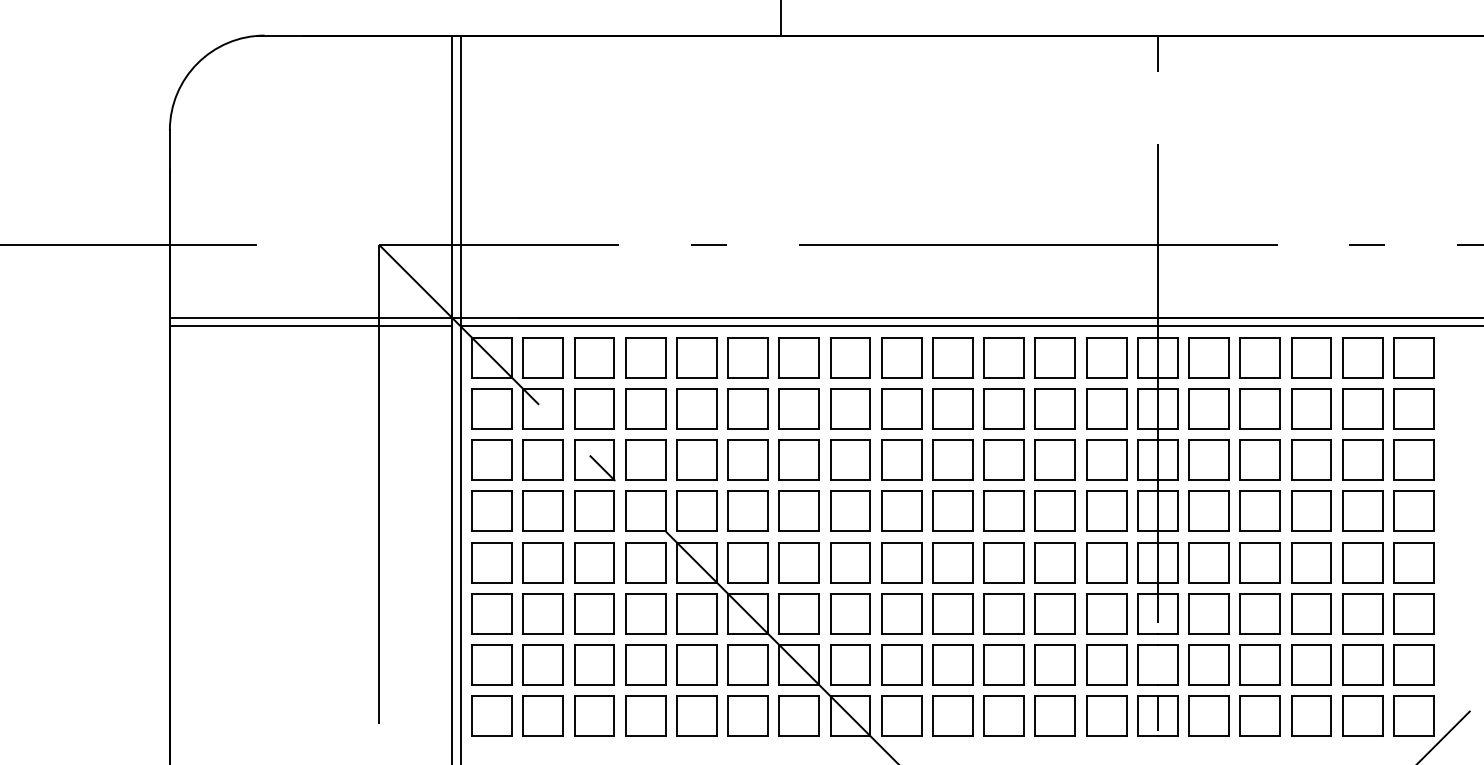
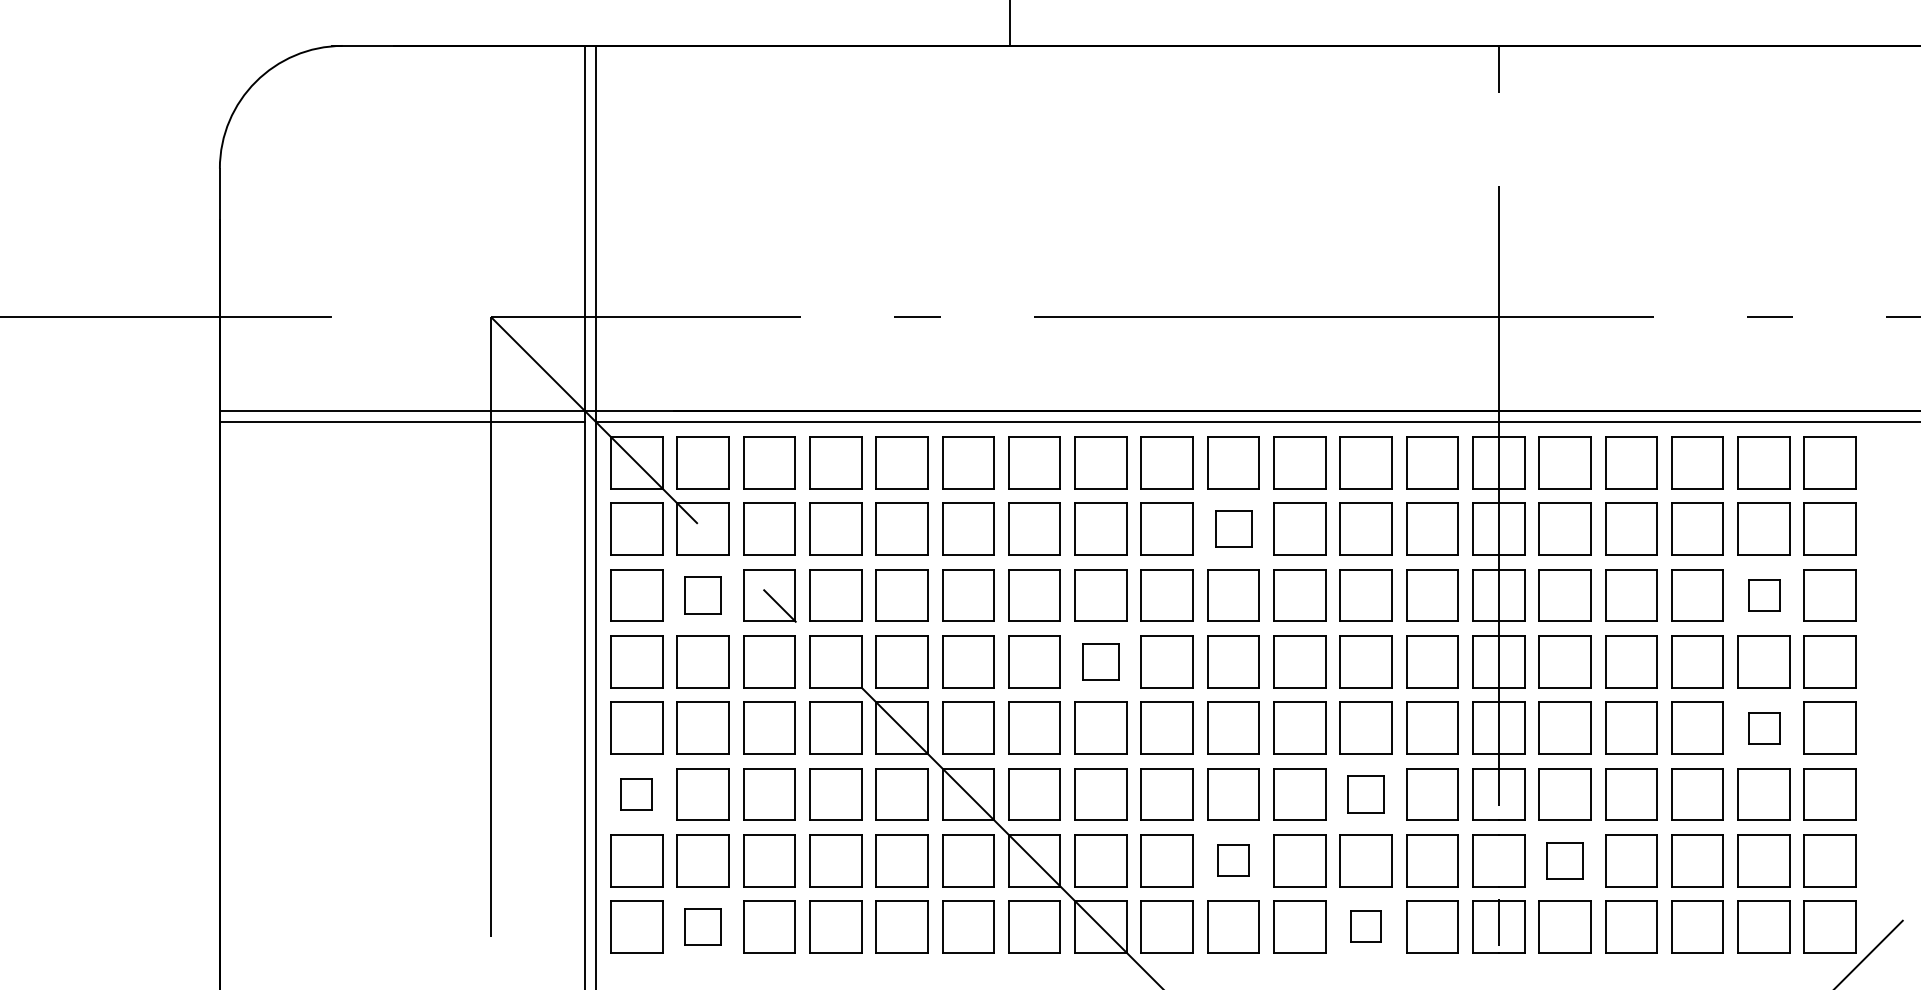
part: (952, 408) -> (1232, 528), size x0.7
part: (542, 459) -> (702, 594), size x0.7
part: (1362, 459) -> (1763, 594), size x0.6
part: (850, 510) -> (1100, 660), size x0.7
part: (1362, 562) -> (1763, 728), size x0.6
part: (491, 613) -> (636, 794), size x0.6
part: (1054, 613) -> (1365, 794), size x0.7
part: (952, 664) -> (1232, 860), size x0.6
part: (1208, 664) -> (1564, 860), size x0.7
part: (542, 715) -> (702, 926), size x0.7
part: (1054, 715) -> (1365, 926), size x0.6

